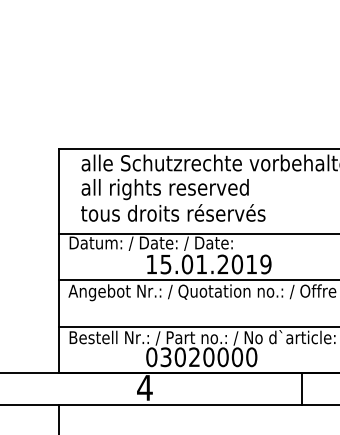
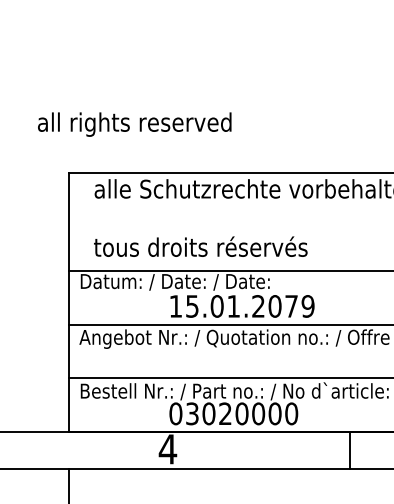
text: (164, 189) -> (133, 124), moved
text: (251, 264) -> (291, 306), 15.01.2019 -> 15.01.2079

